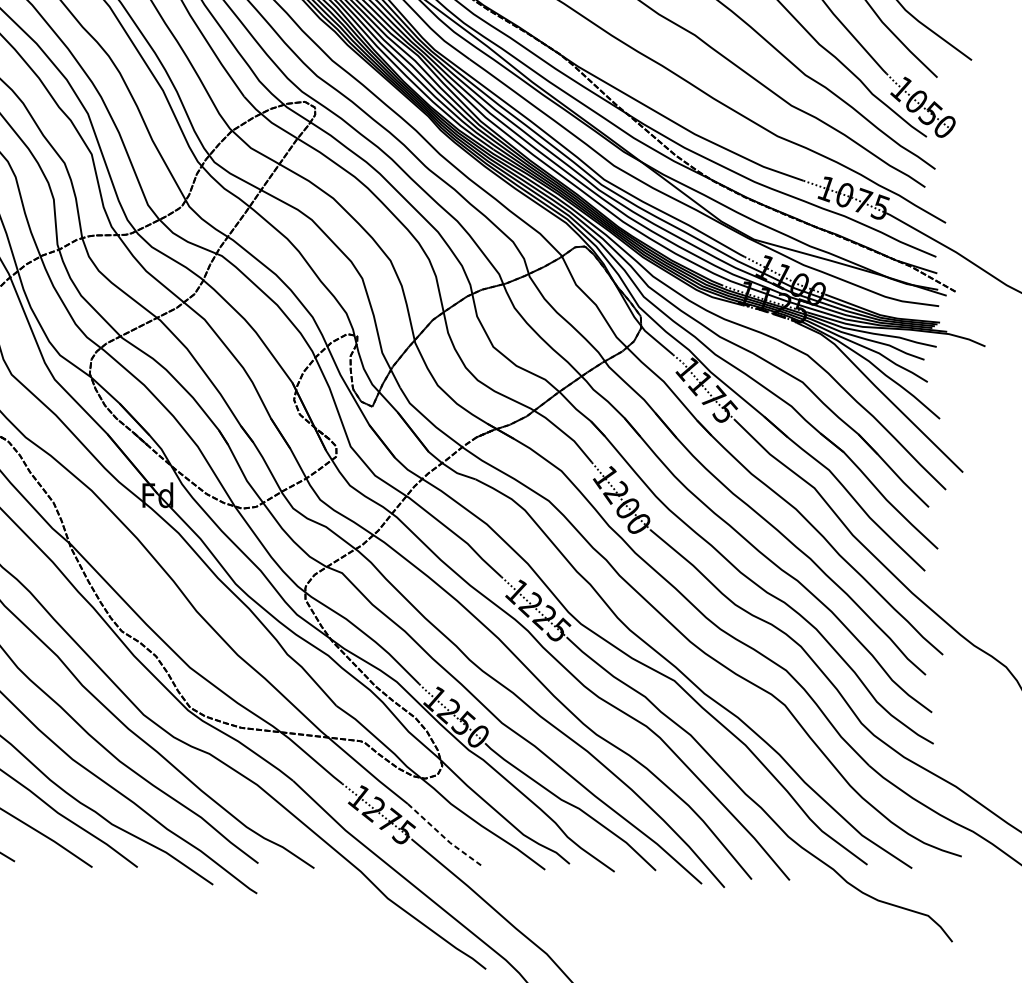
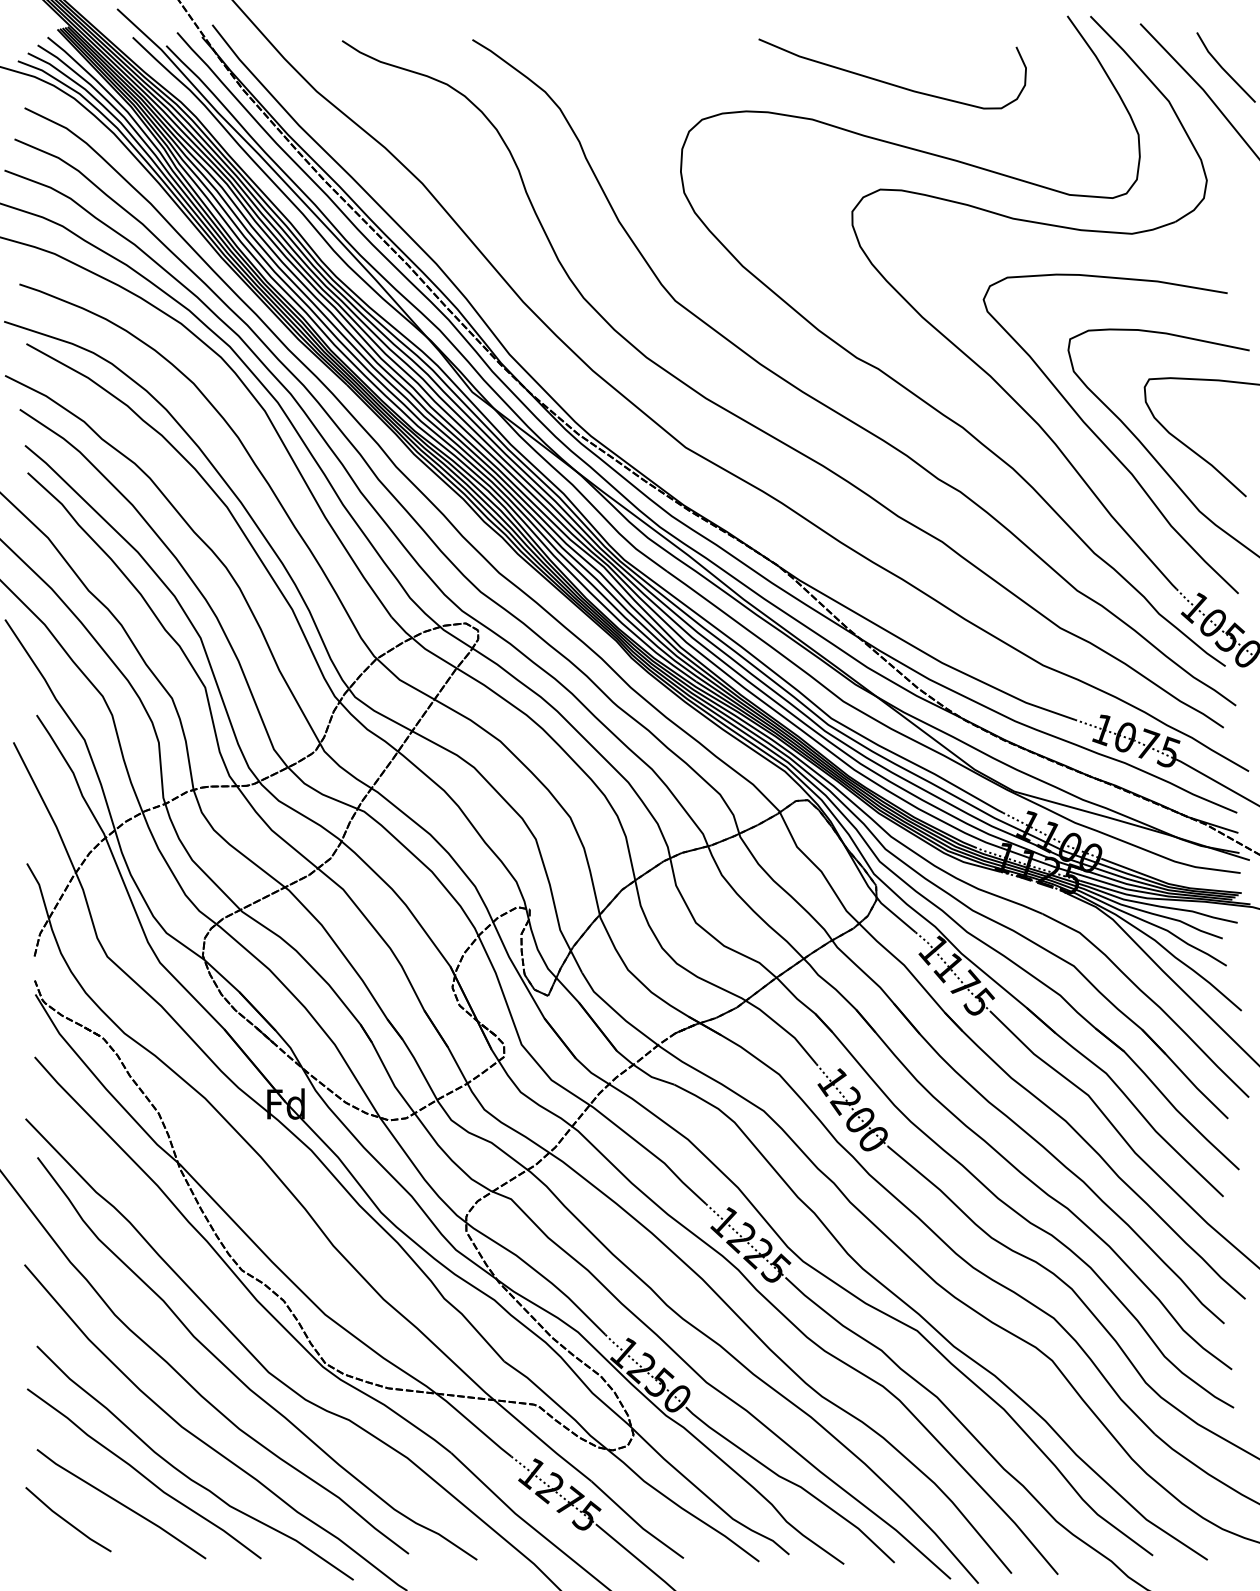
line: (444, 837) -> (636, 1522), dashed -> solid

